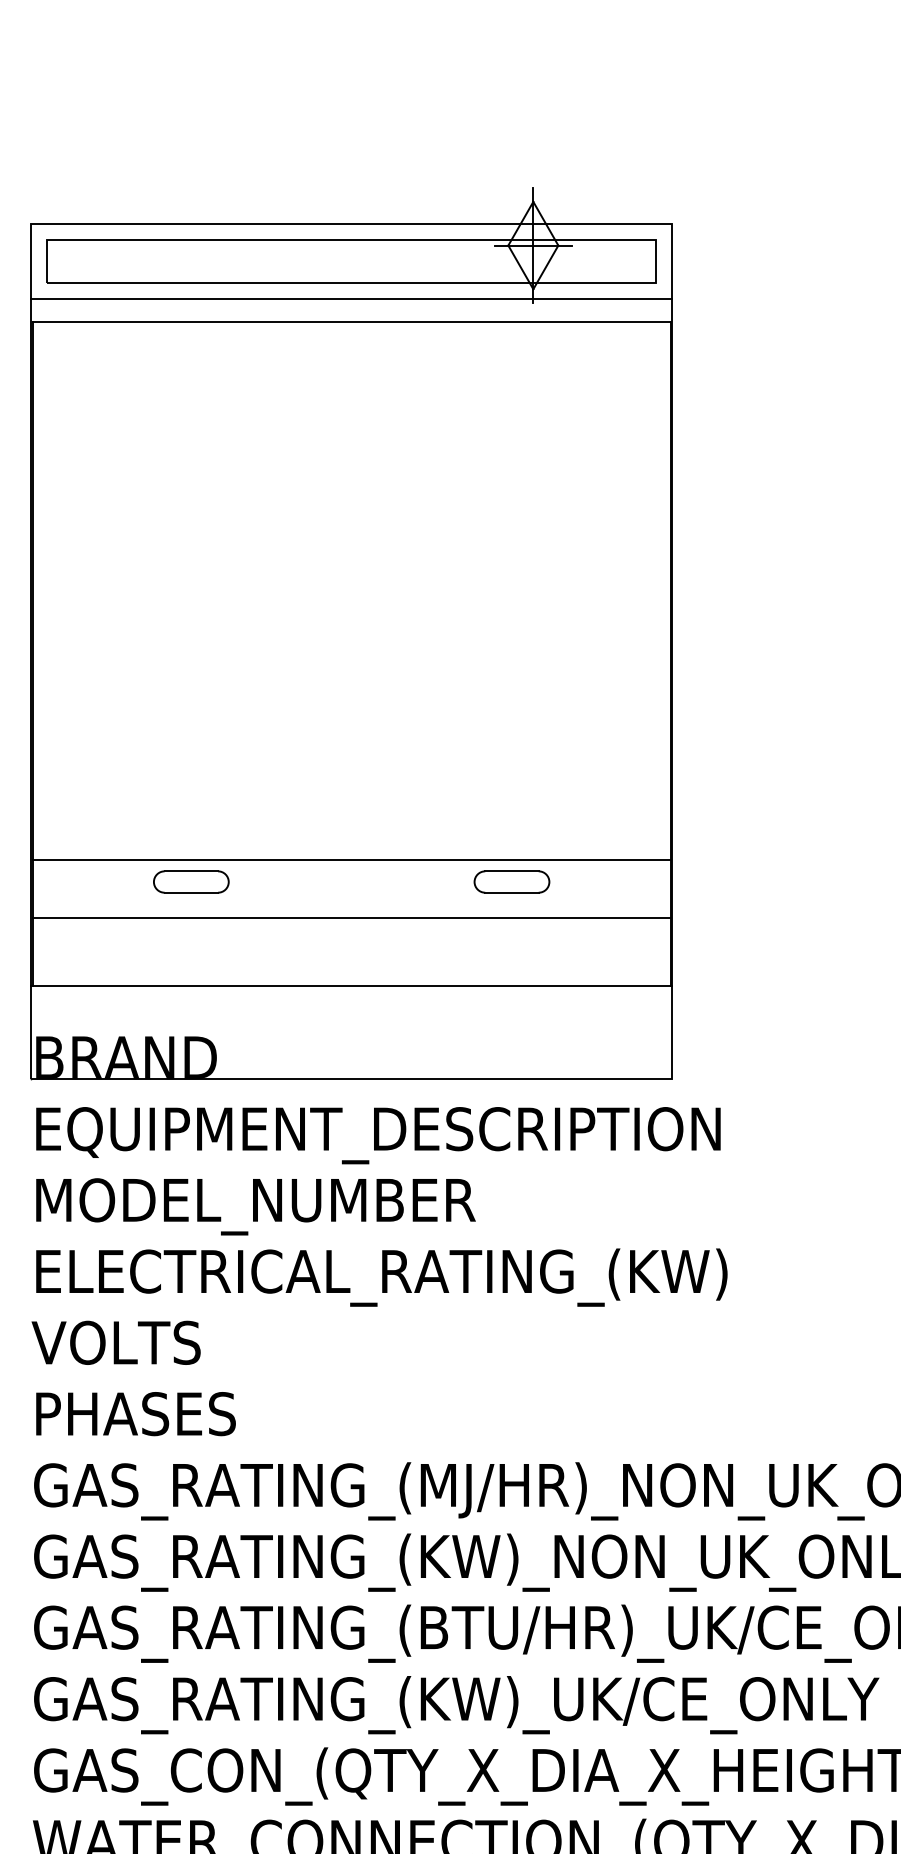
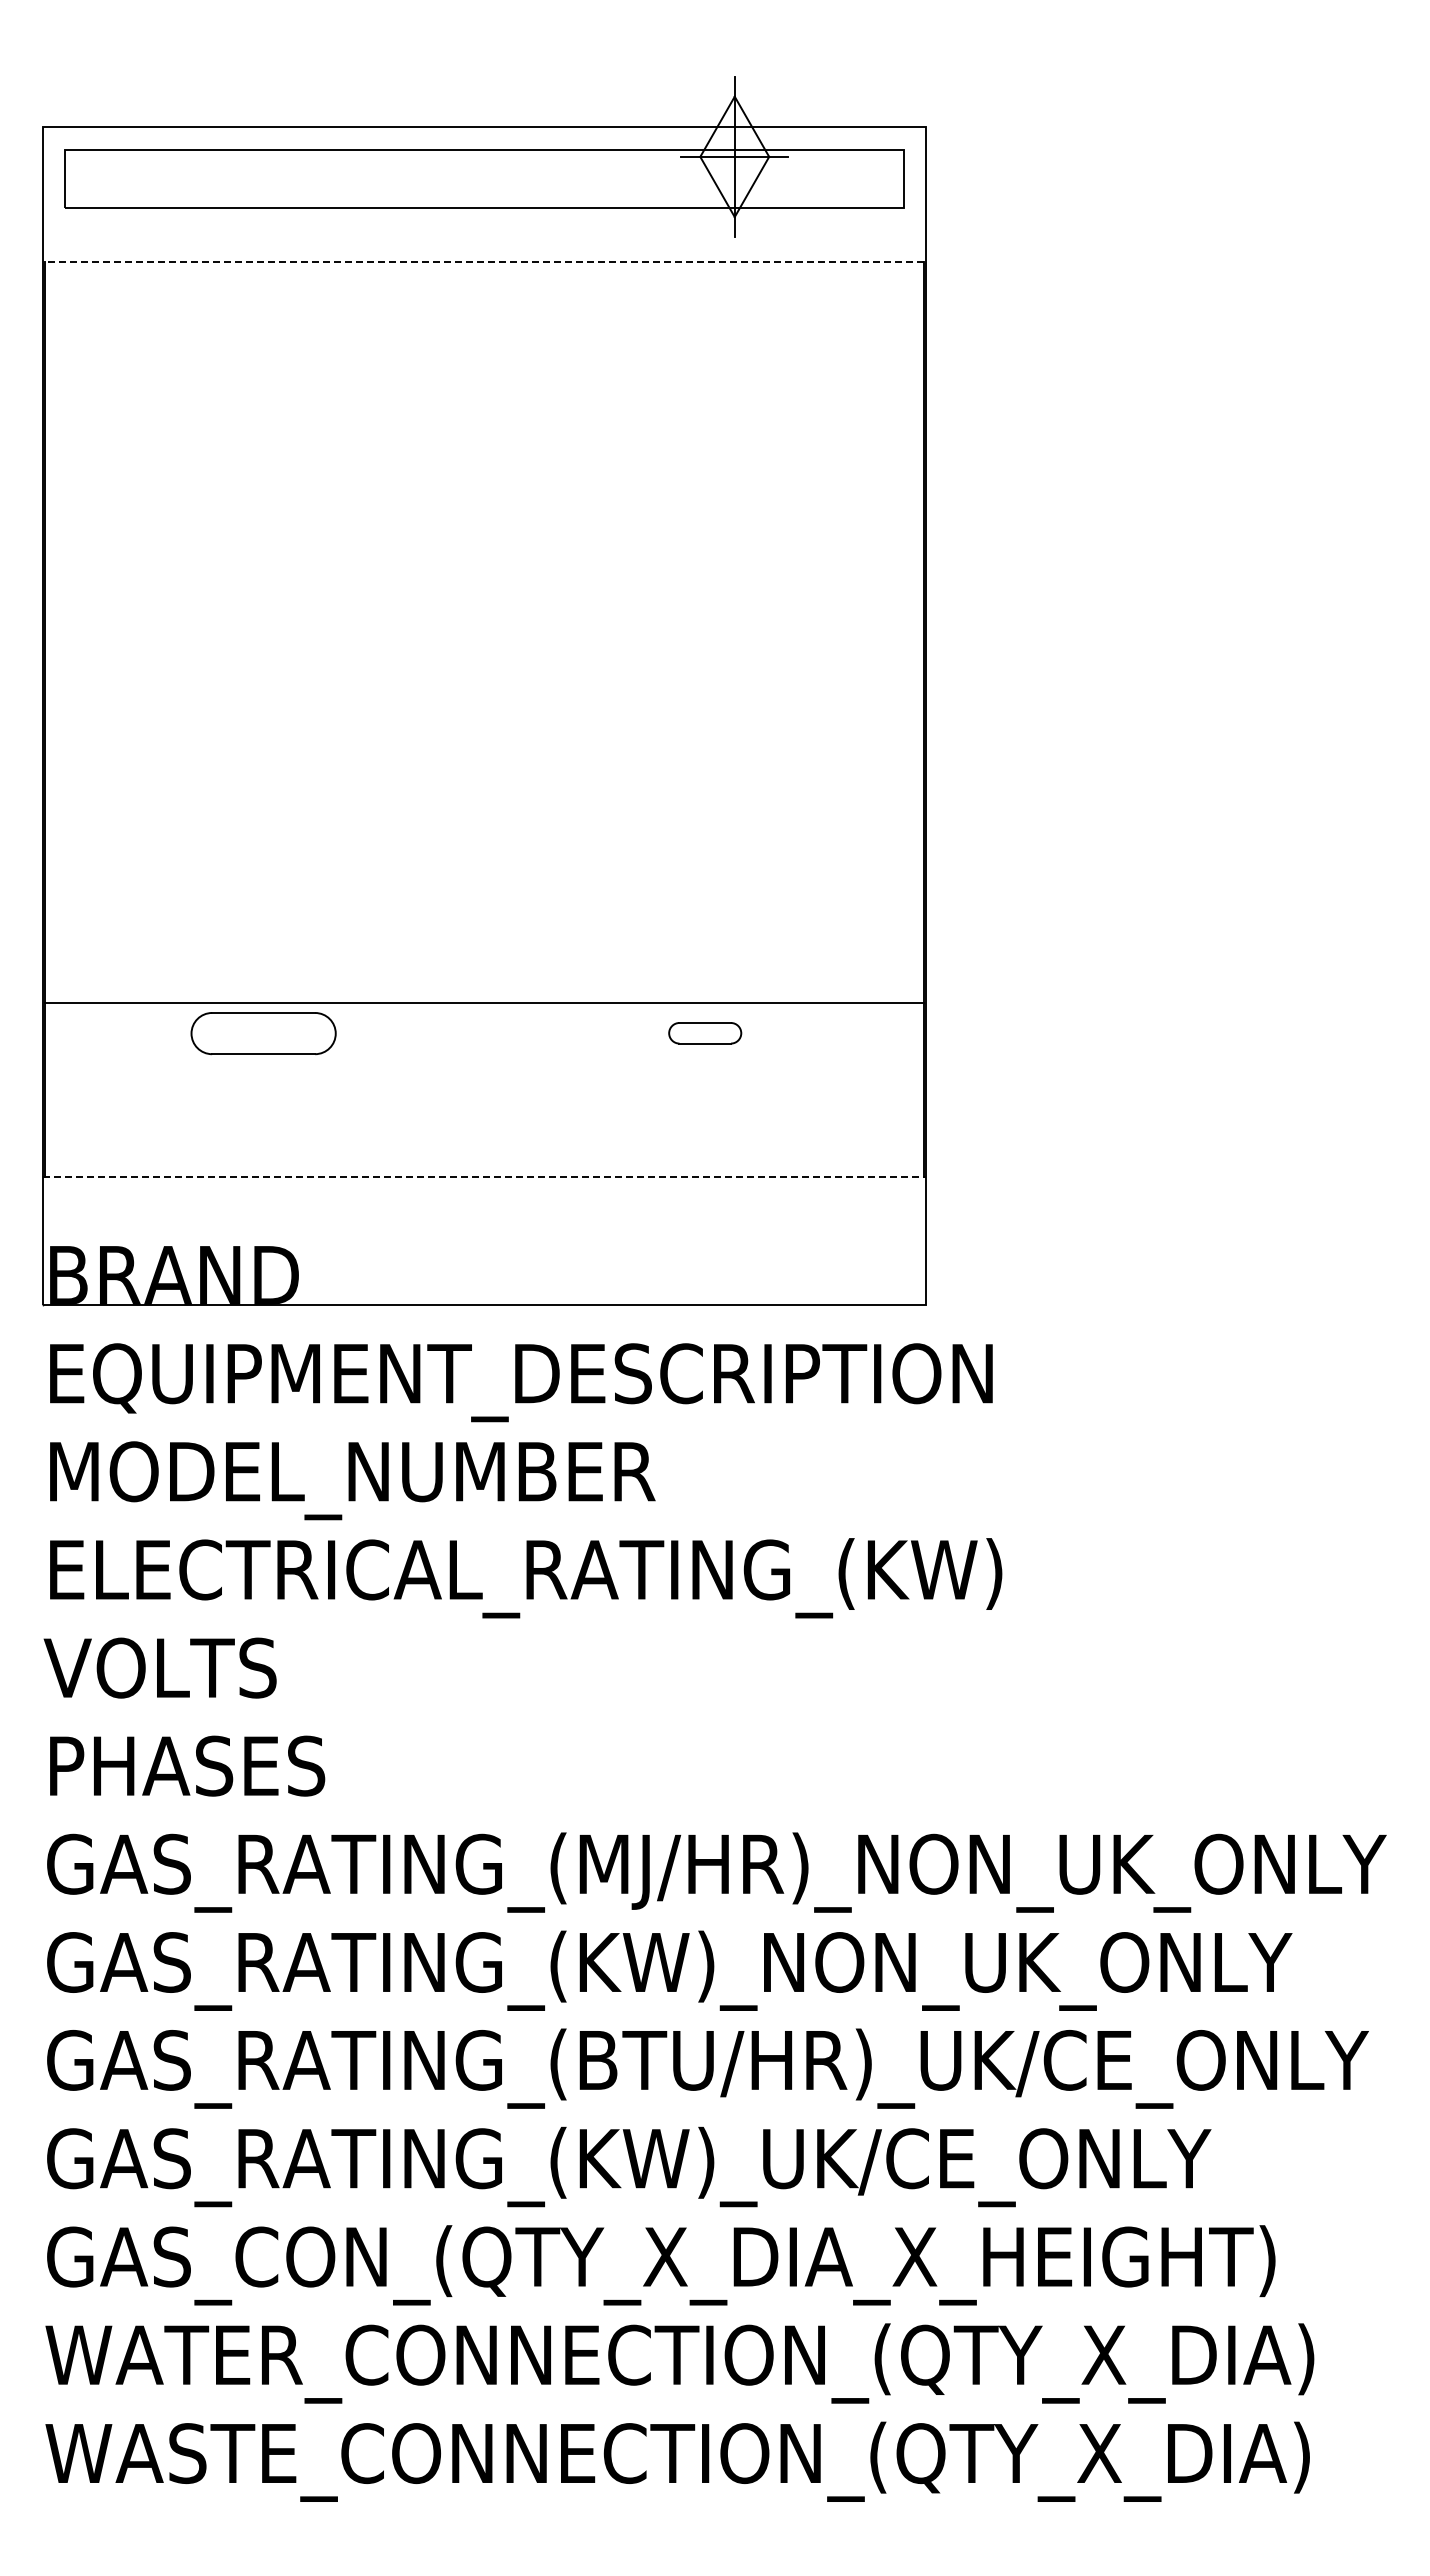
line: (351, 299) -> (484, 230), removed
line: (351, 322) -> (484, 262), solid -> dashed
part: (191, 881) -> (263, 1032), size x1.4
part: (511, 881) -> (704, 1032), size x0.7
line: (351, 918) -> (484, 1083), removed
line: (351, 985) -> (484, 1176), solid -> dashed

